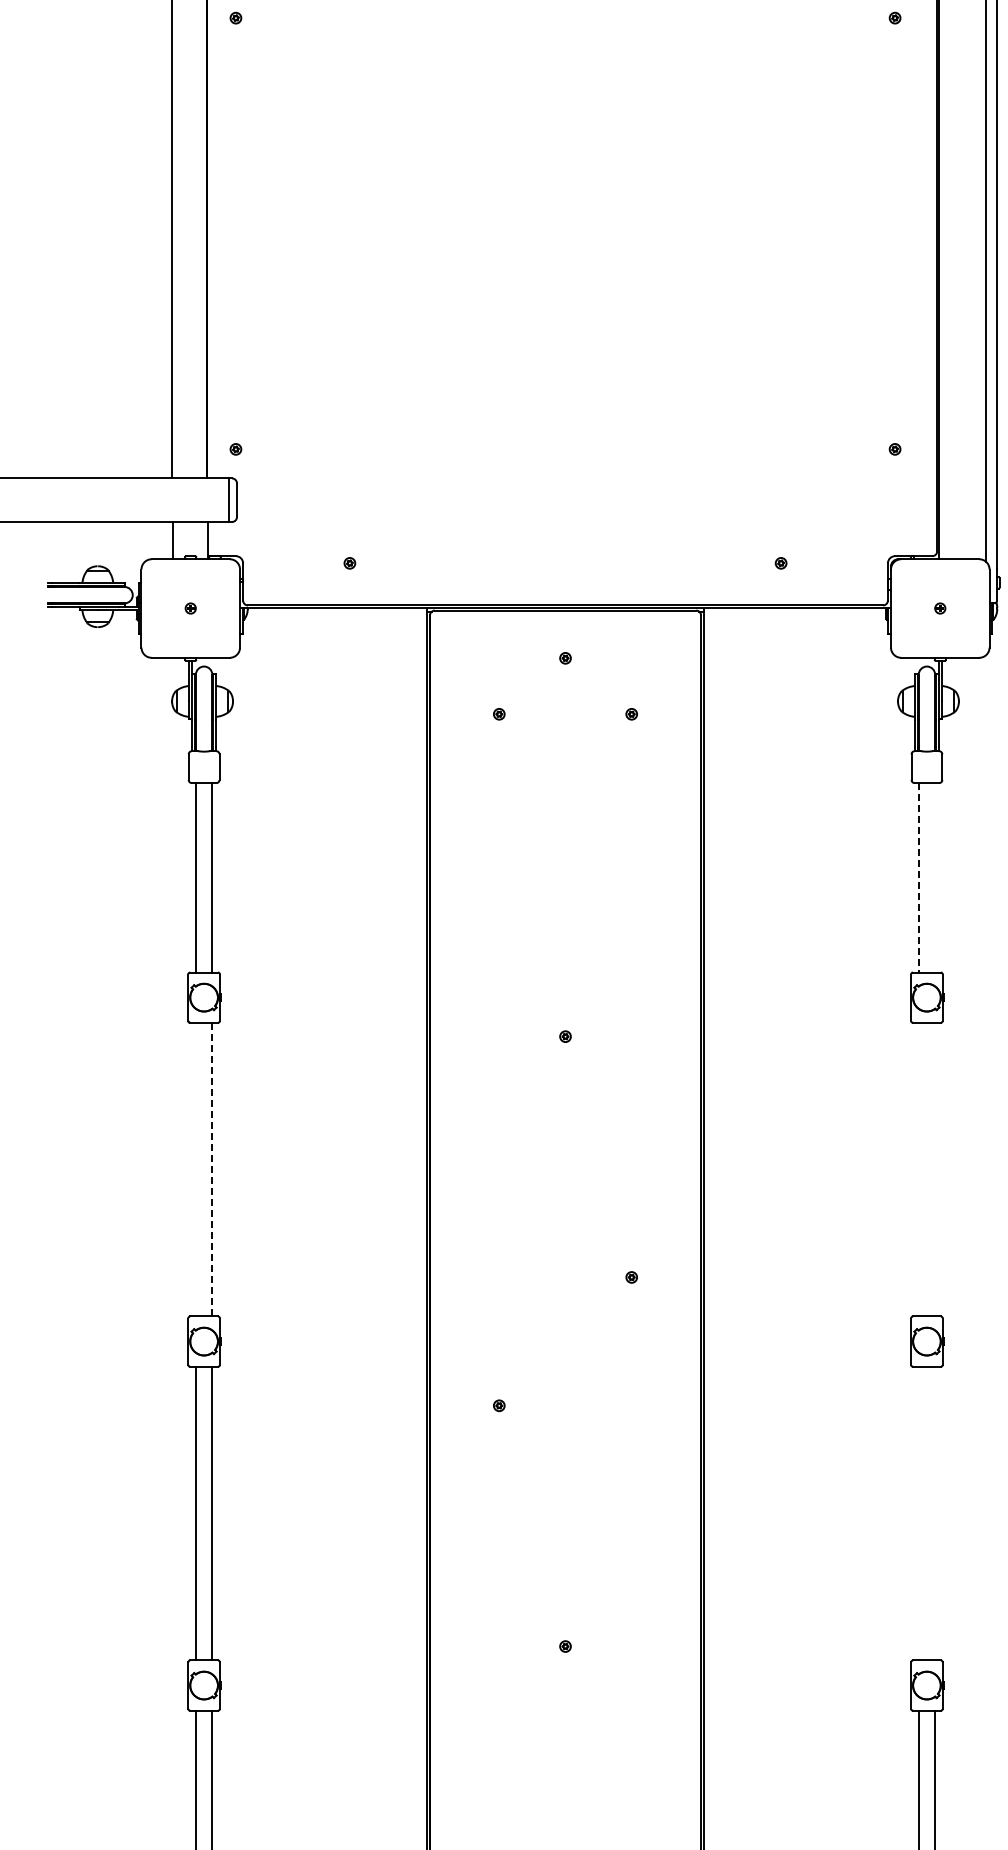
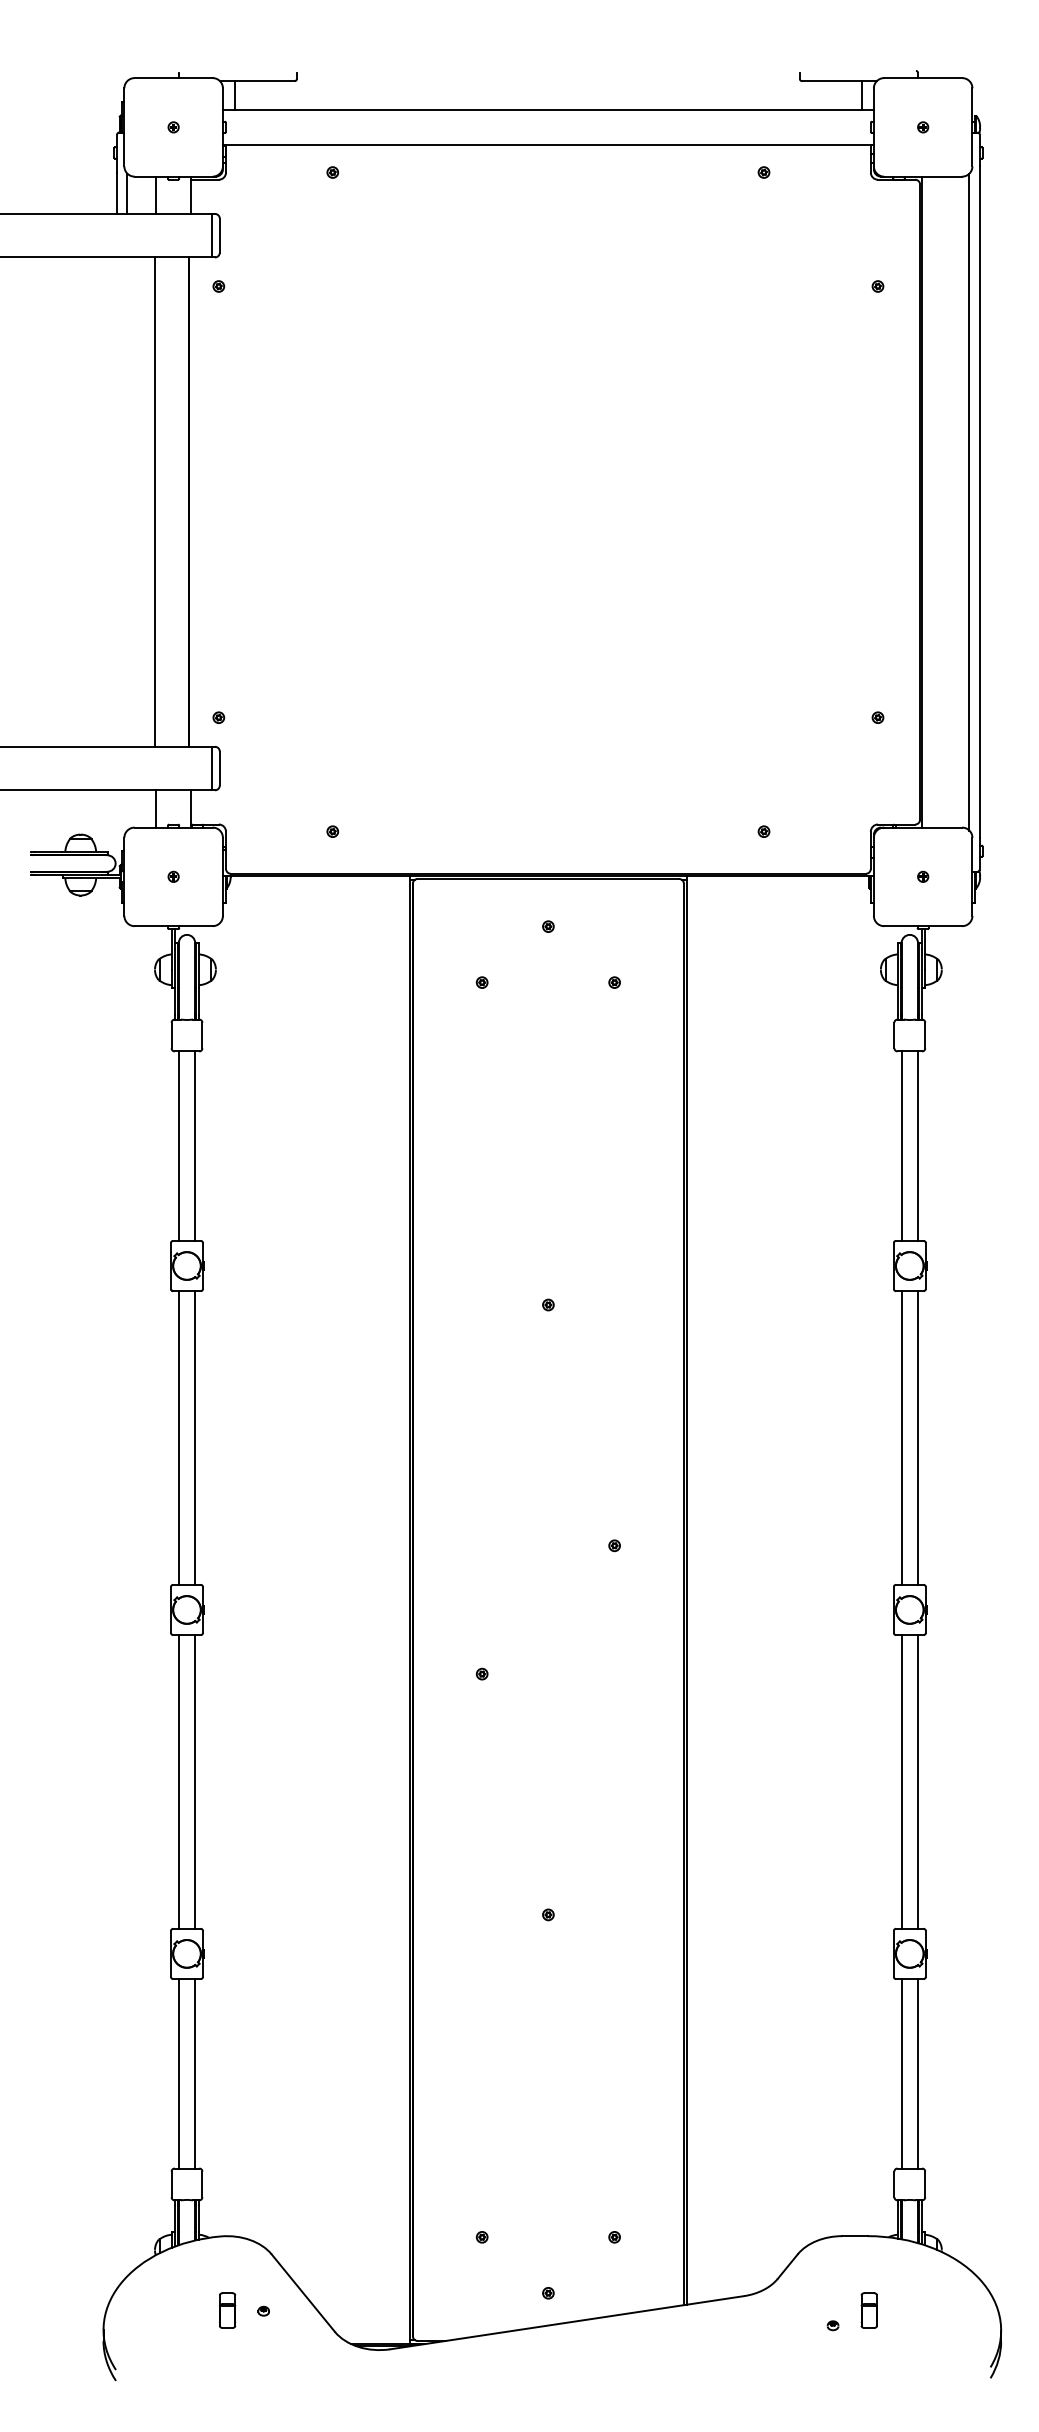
line: (935, 877) -> (918, 1145), added
line: (918, 878) -> (901, 1146), dashed -> solid
line: (195, 1169) -> (178, 1437), added
line: (918, 1169) -> (901, 1437), added
line: (935, 1169) -> (918, 1437), added
line: (212, 1170) -> (195, 1438), dashed -> solid
line: (918, 1513) -> (901, 1781), added
line: (935, 1513) -> (918, 1781), added

